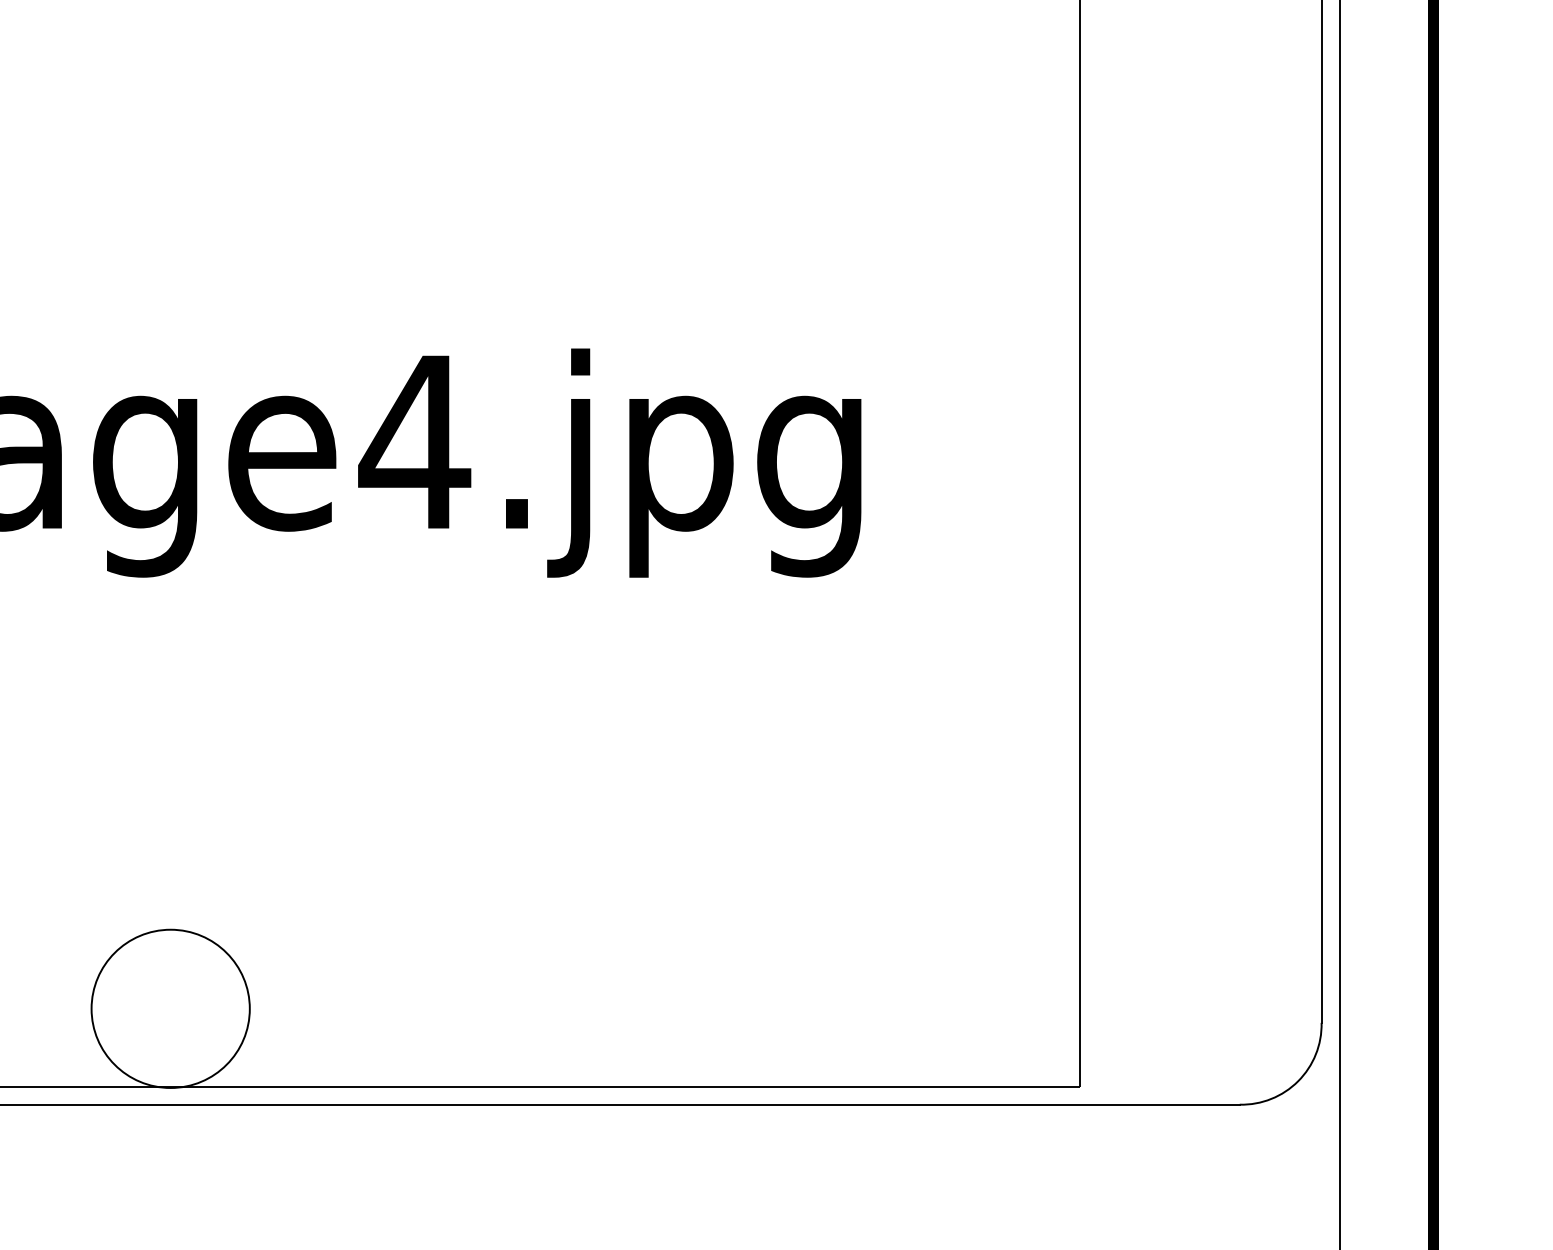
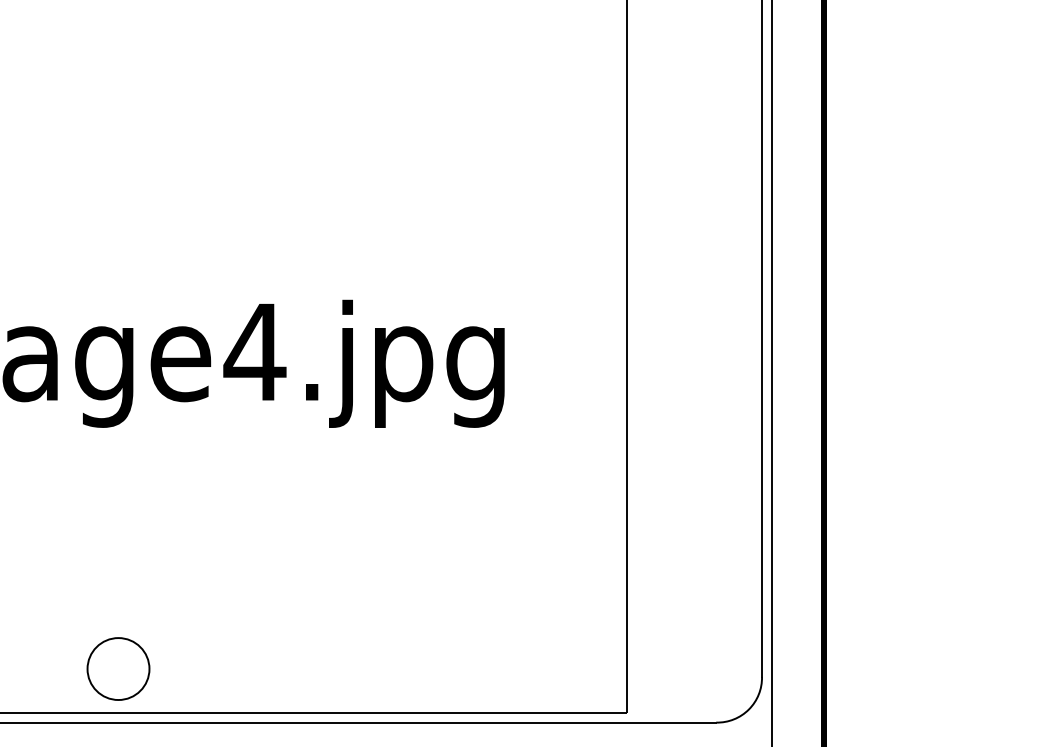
circle: (170, 1007) -> (118, 668), size x0.7

